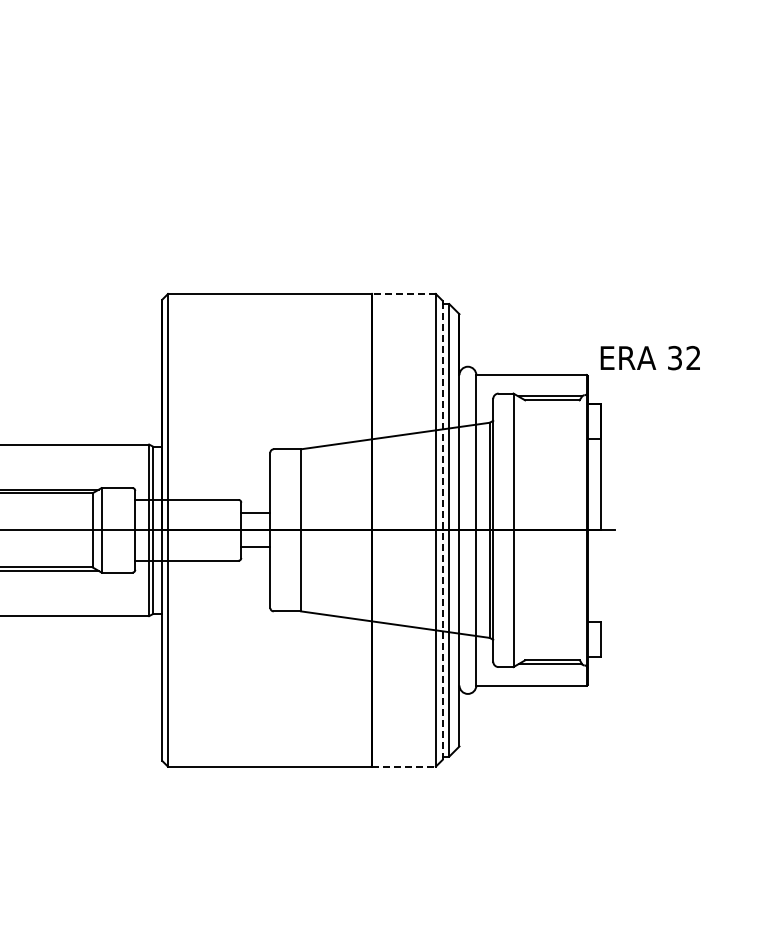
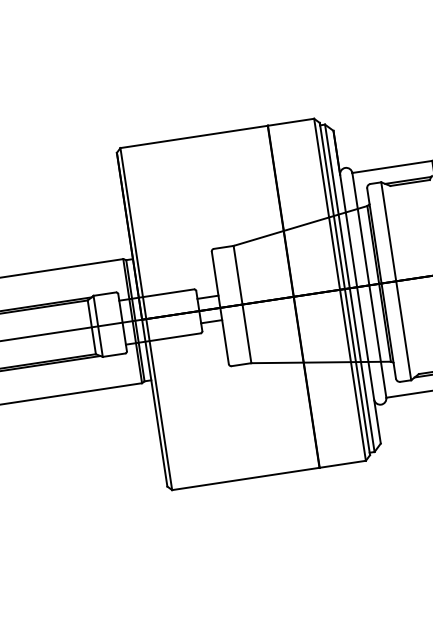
line: (403, 293) -> (290, 121), dashed -> solid
line: (442, 530) -> (344, 289), dashed -> solid
line: (403, 766) -> (342, 464), dashed -> solid

